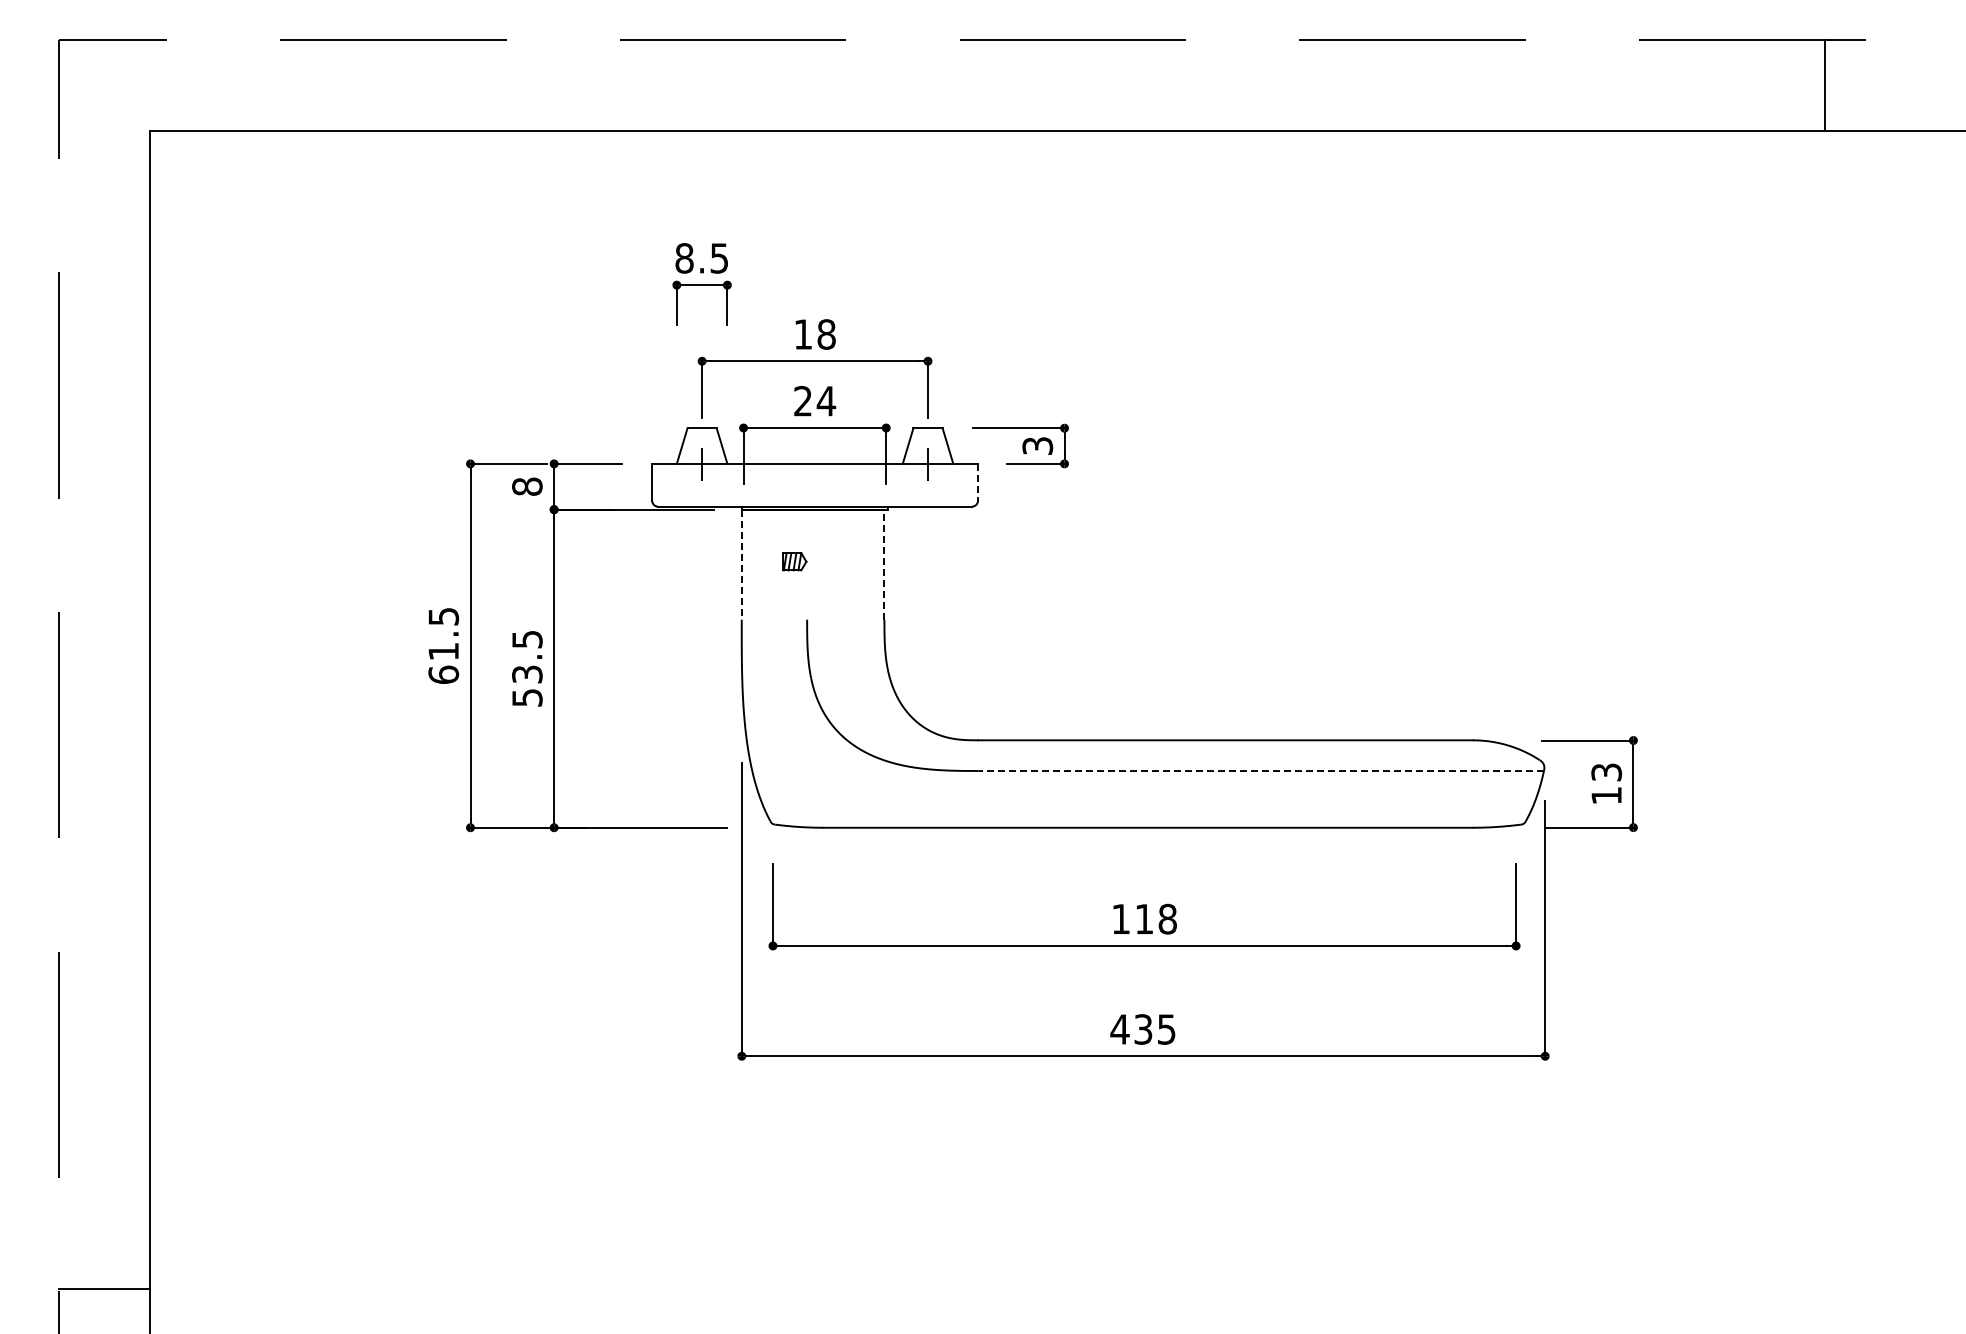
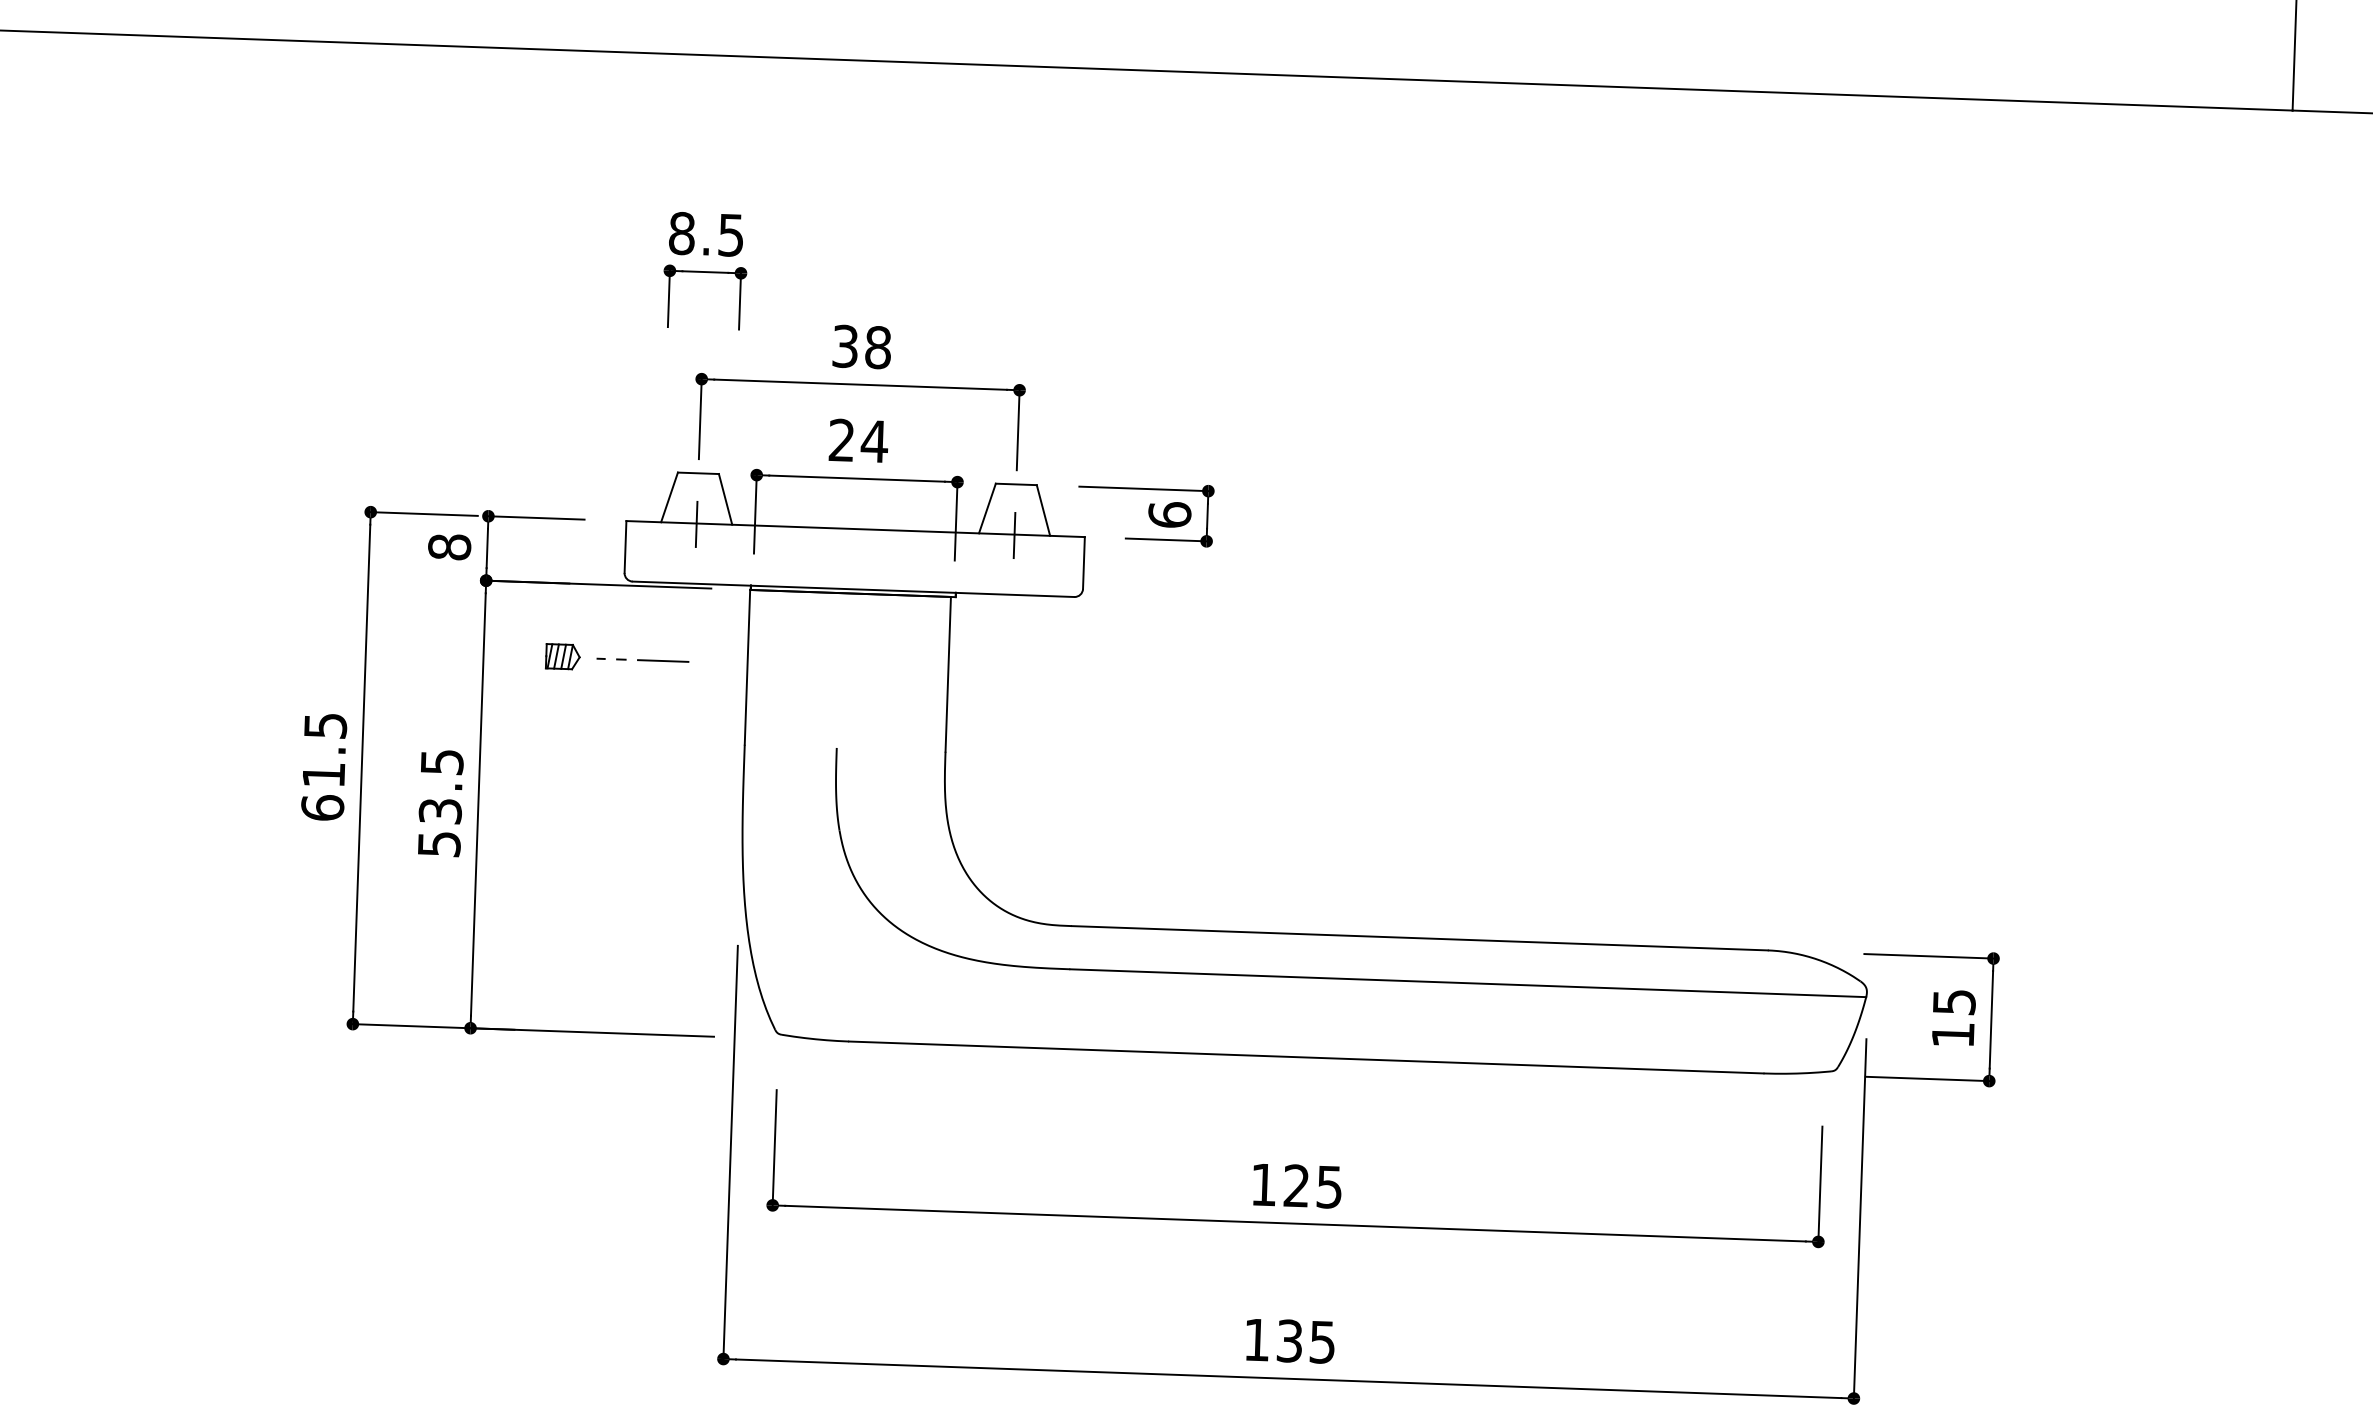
text: (803, 334) -> (845, 346), 18 -> 38
text: (1037, 445) -> (1169, 514), 3 -> 6
line: (977, 482) -> (1083, 563), dashed -> solid
line: (666, 561) -> (641, 659), added
part: (794, 561) -> (562, 656), moved
line: (741, 564) -> (747, 667), dashed -> solid
line: (884, 564) -> (948, 674), dashed -> solid
line: (1261, 771) -> (1468, 983), dashed -> solid
text: (1606, 771) -> (1954, 1000), 13 -> 15
text: (1155, 918) -> (1312, 1185), 118 -> 125
text: (1119, 1029) -> (1256, 1339), 435 -> 135

